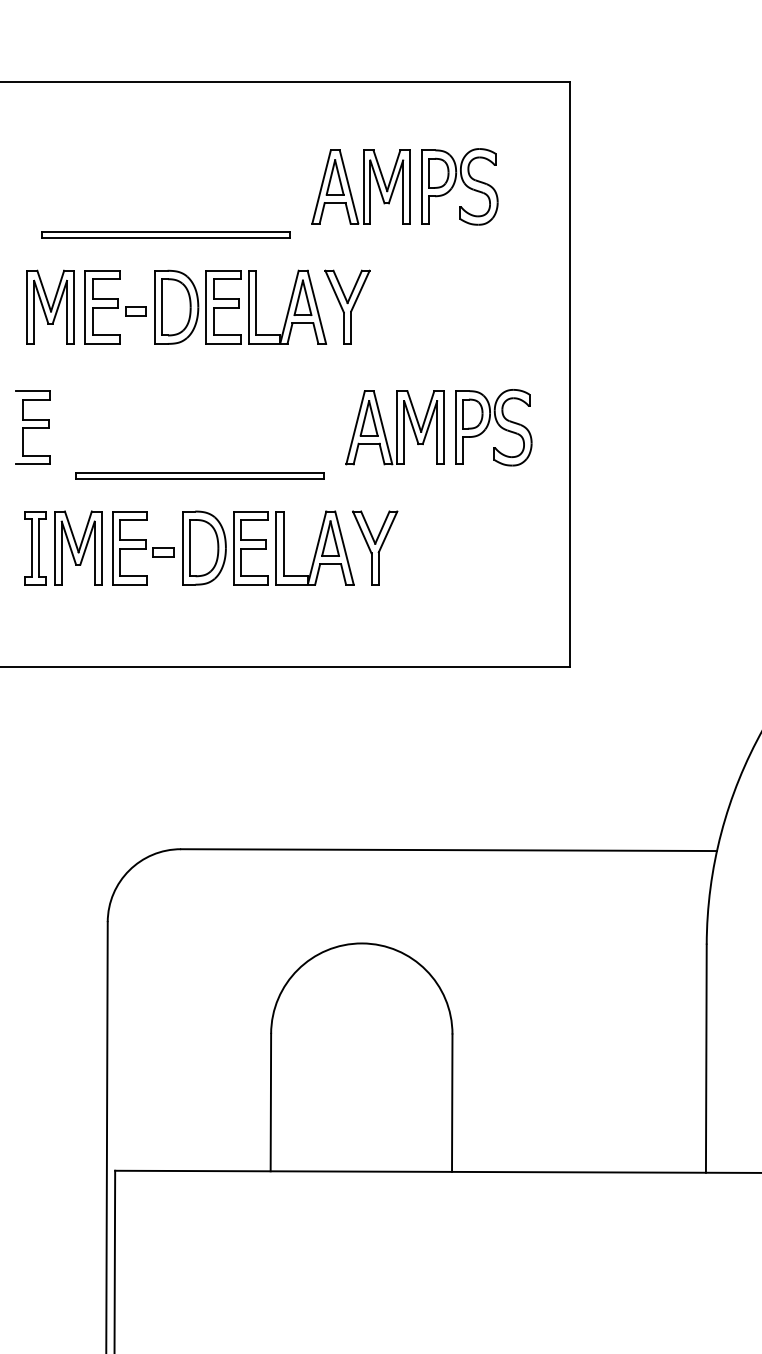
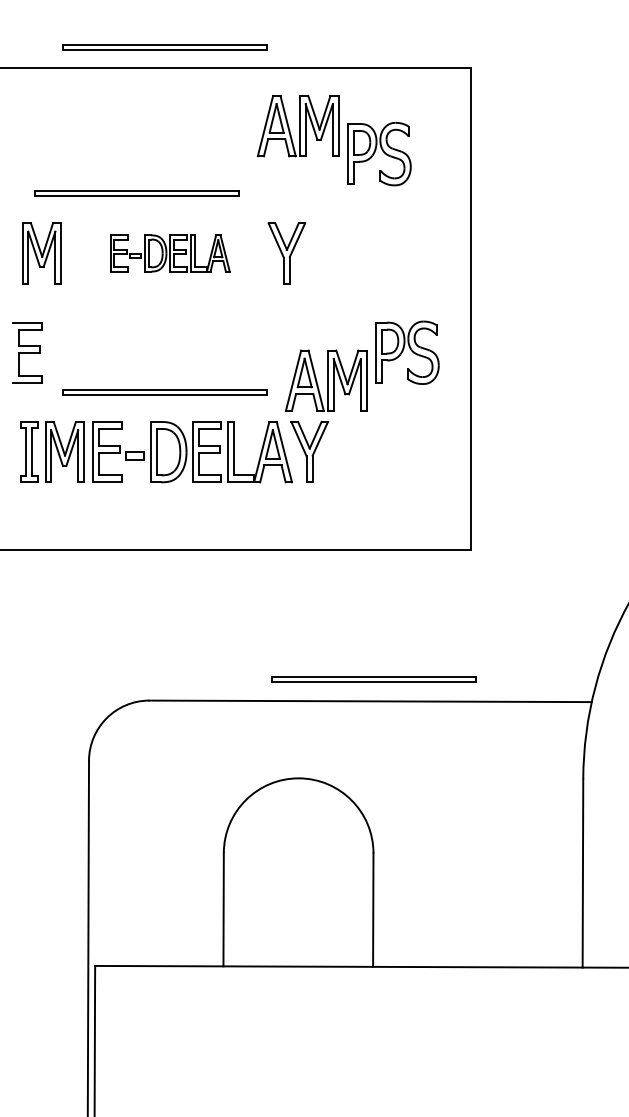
part: (199, 57) -> (164, 47), added
part: (360, 187) -> (297, 126), moved
part: (206, 307) -> (170, 253), size x0.6
part: (395, 427) -> (326, 380), moved
part: (452, 823) -> (373, 679), added

